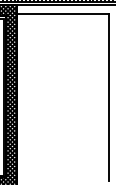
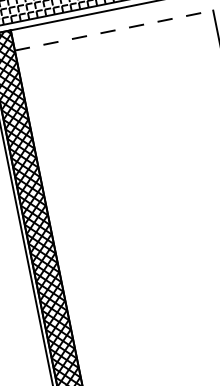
line: (63, 14) -> (114, 30), solid -> dashed

